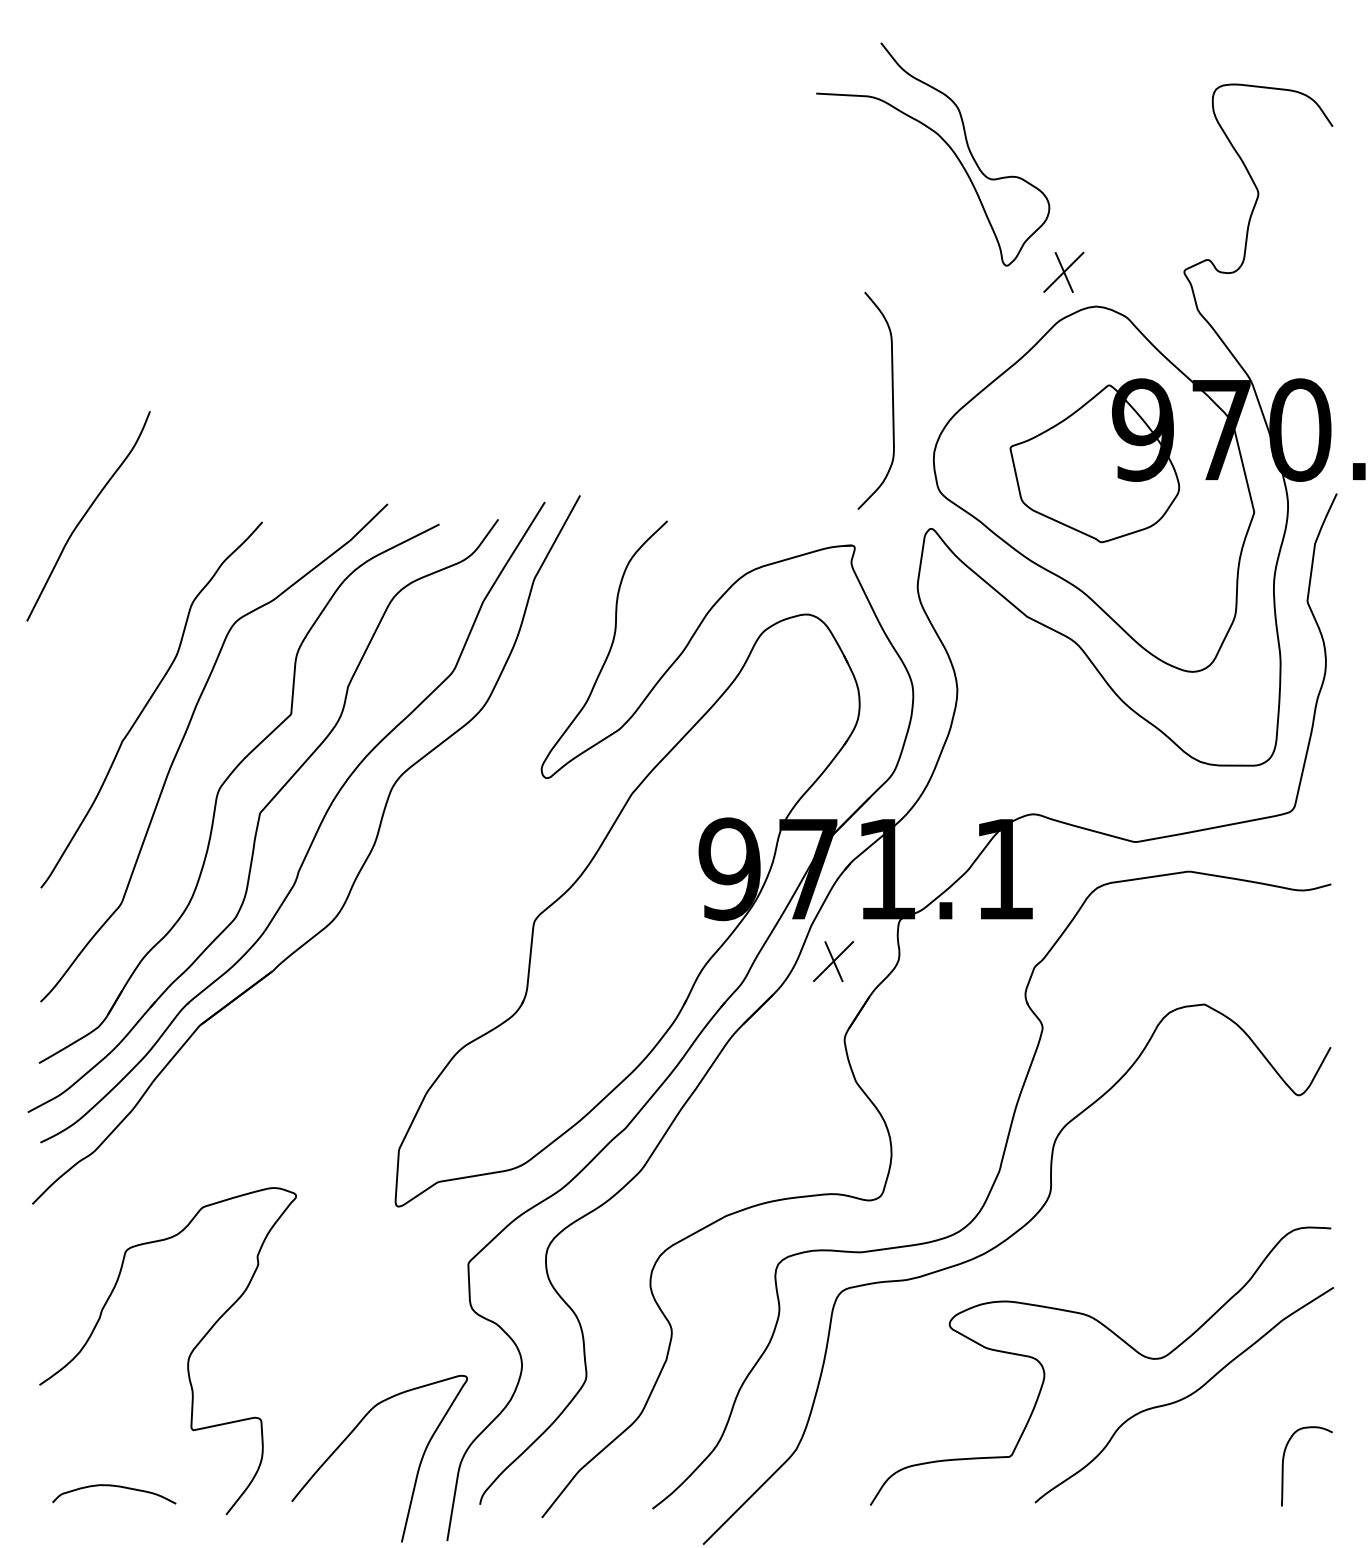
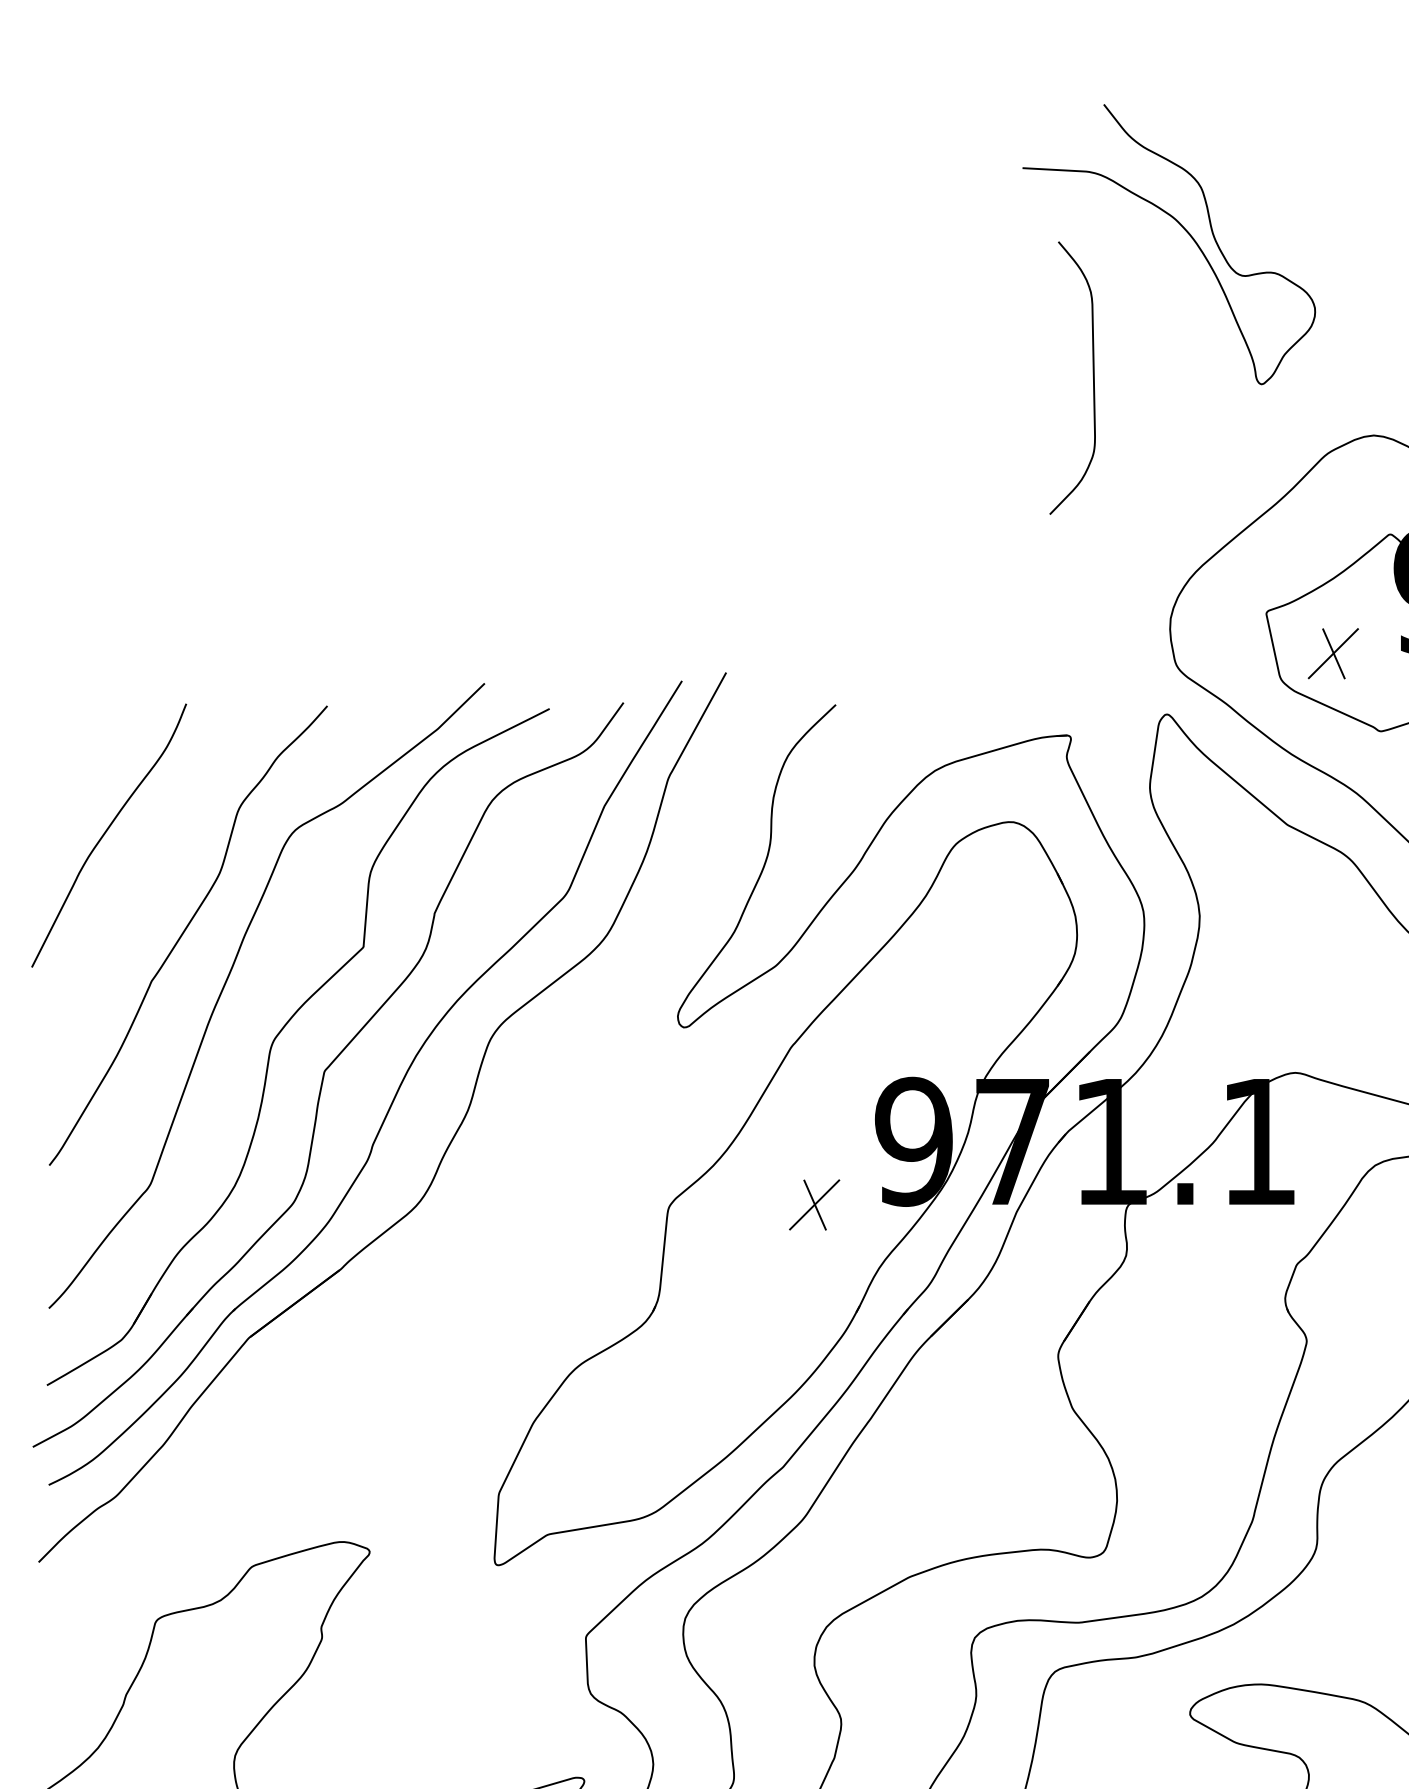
part: (1063, 271) -> (1332, 652), moved
curve: (892, 400) -> (1093, 377), moved
curve: (86, 514) -> (106, 833), moved
part: (833, 961) -> (814, 1204), moved

